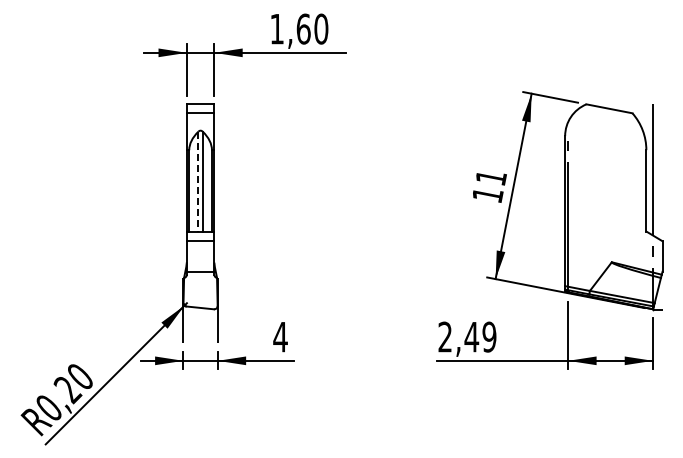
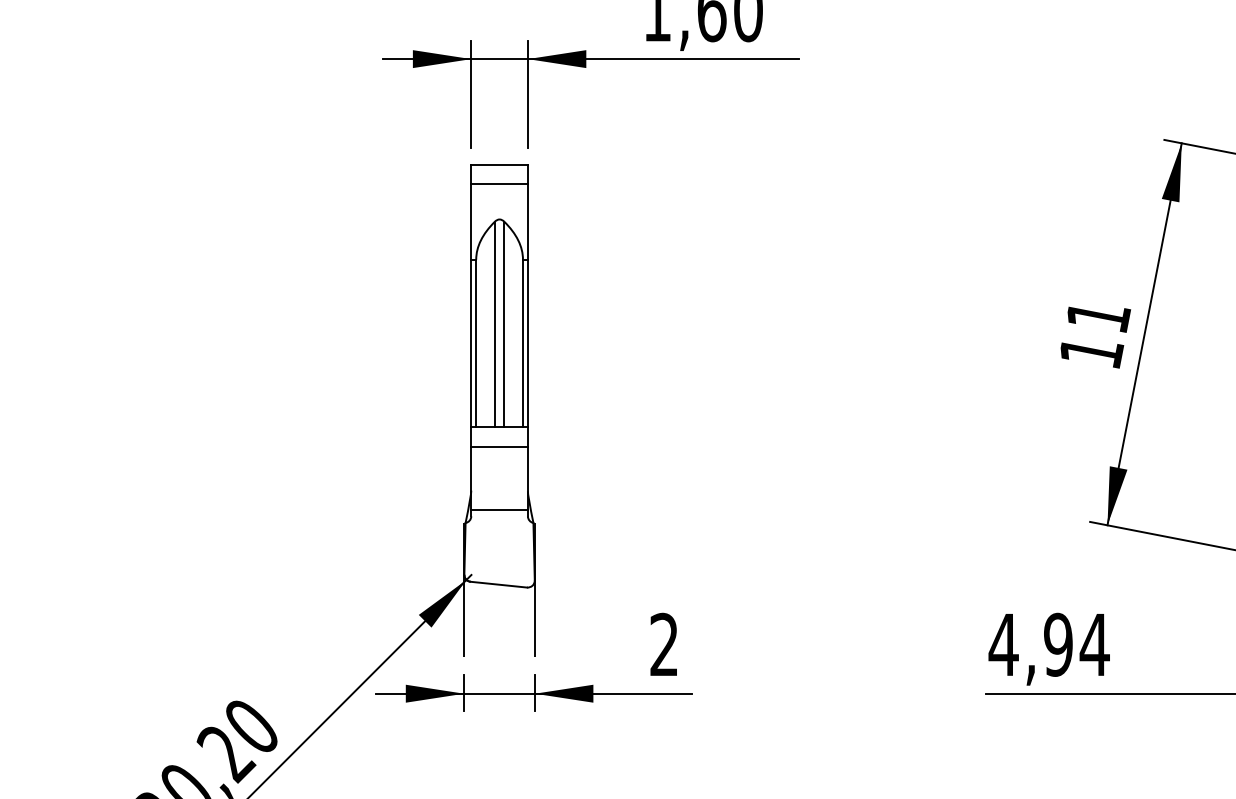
line: (198, 181) -> (495, 324), dashed -> solid
text: (280, 336) -> (664, 643), 4 -> 2
text: (466, 336) -> (1047, 643), 2,49 -> 4,94

